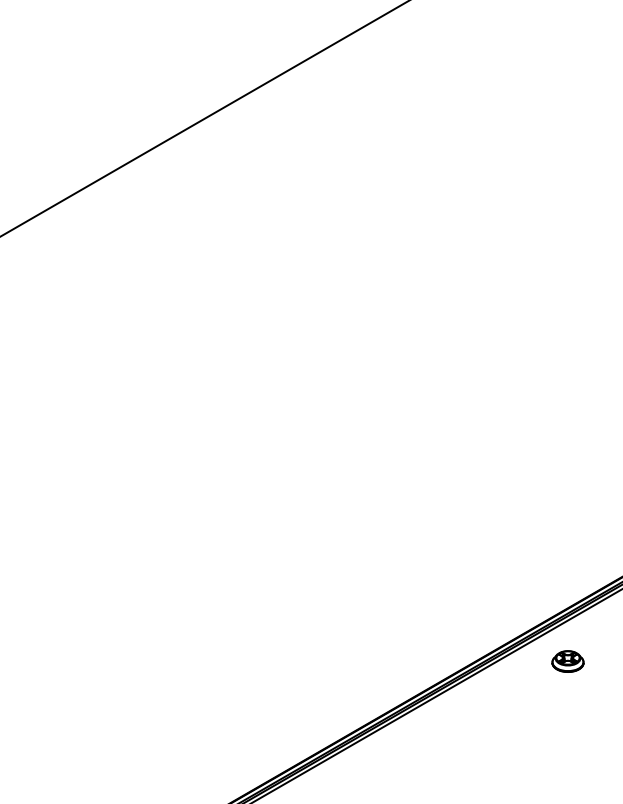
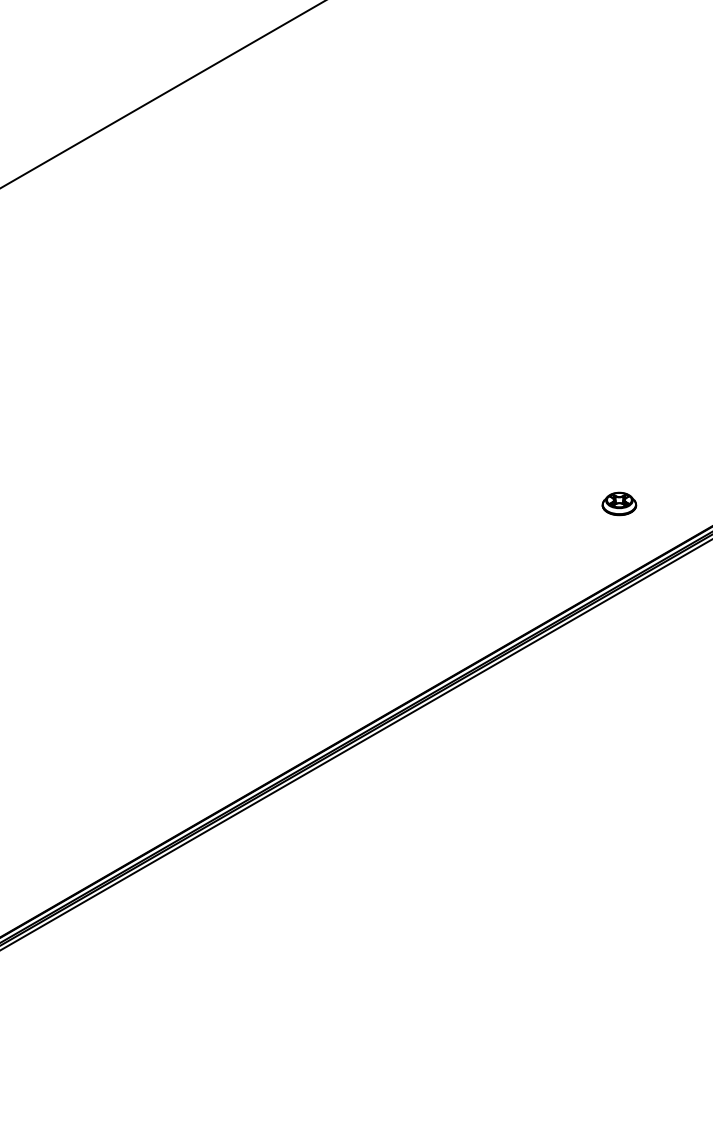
part: (568, 661) -> (619, 503), moved

